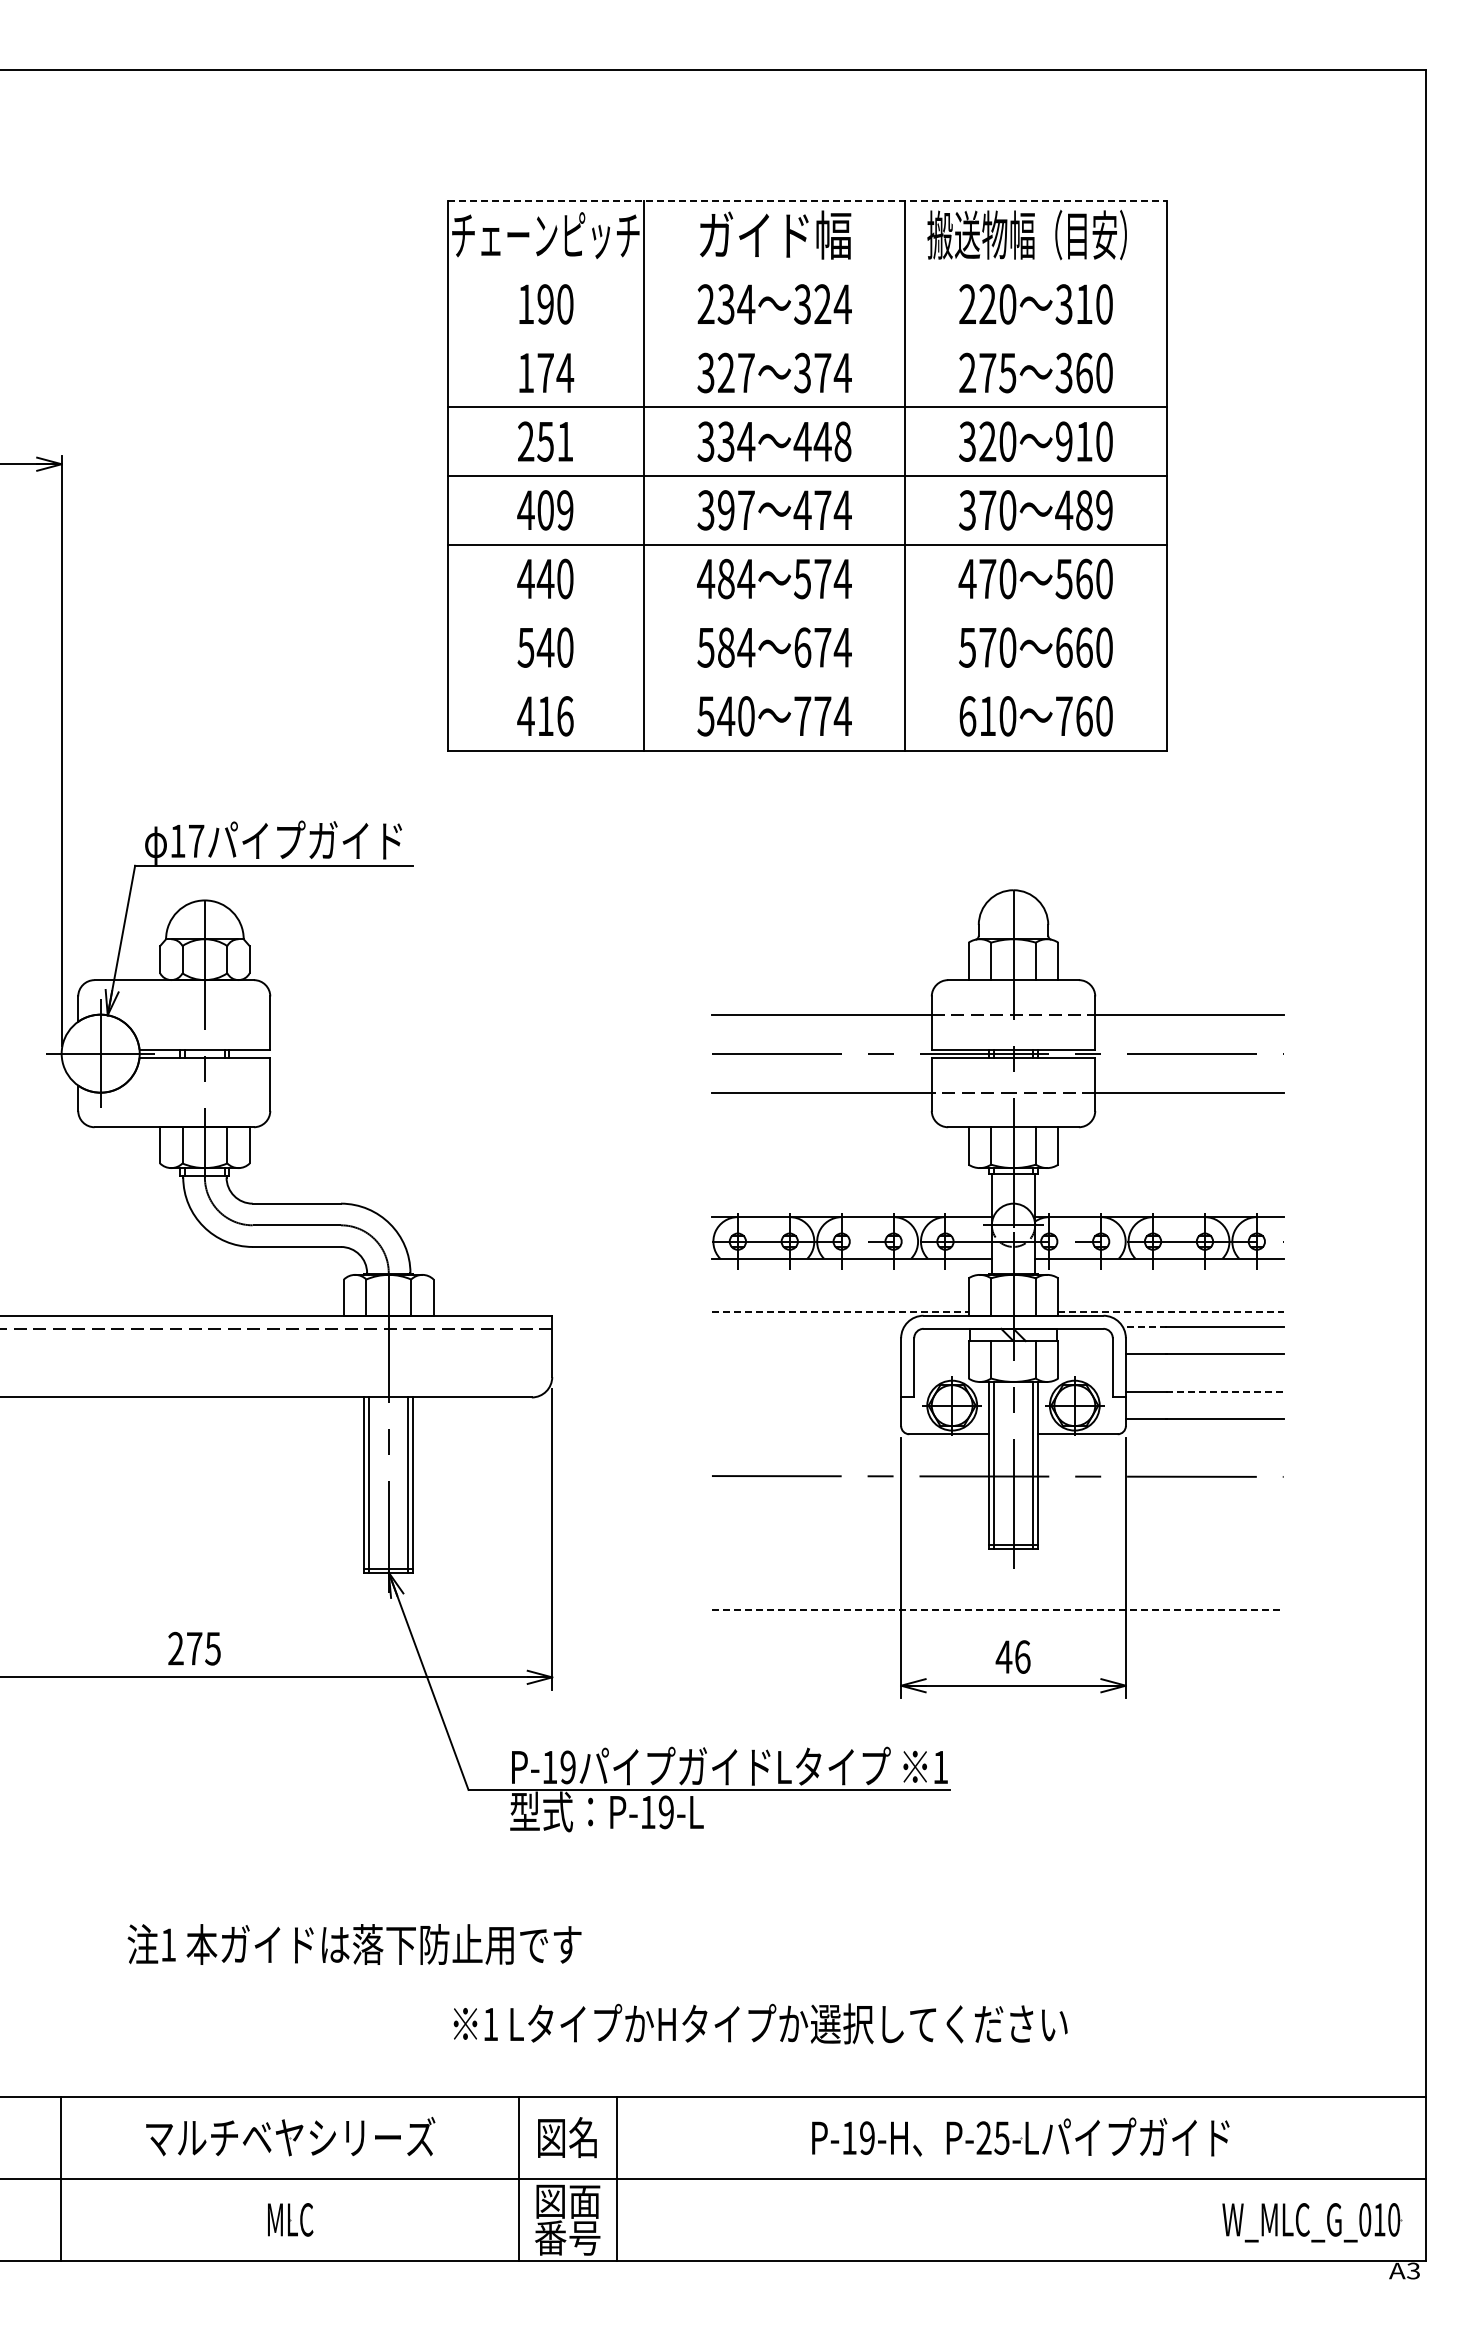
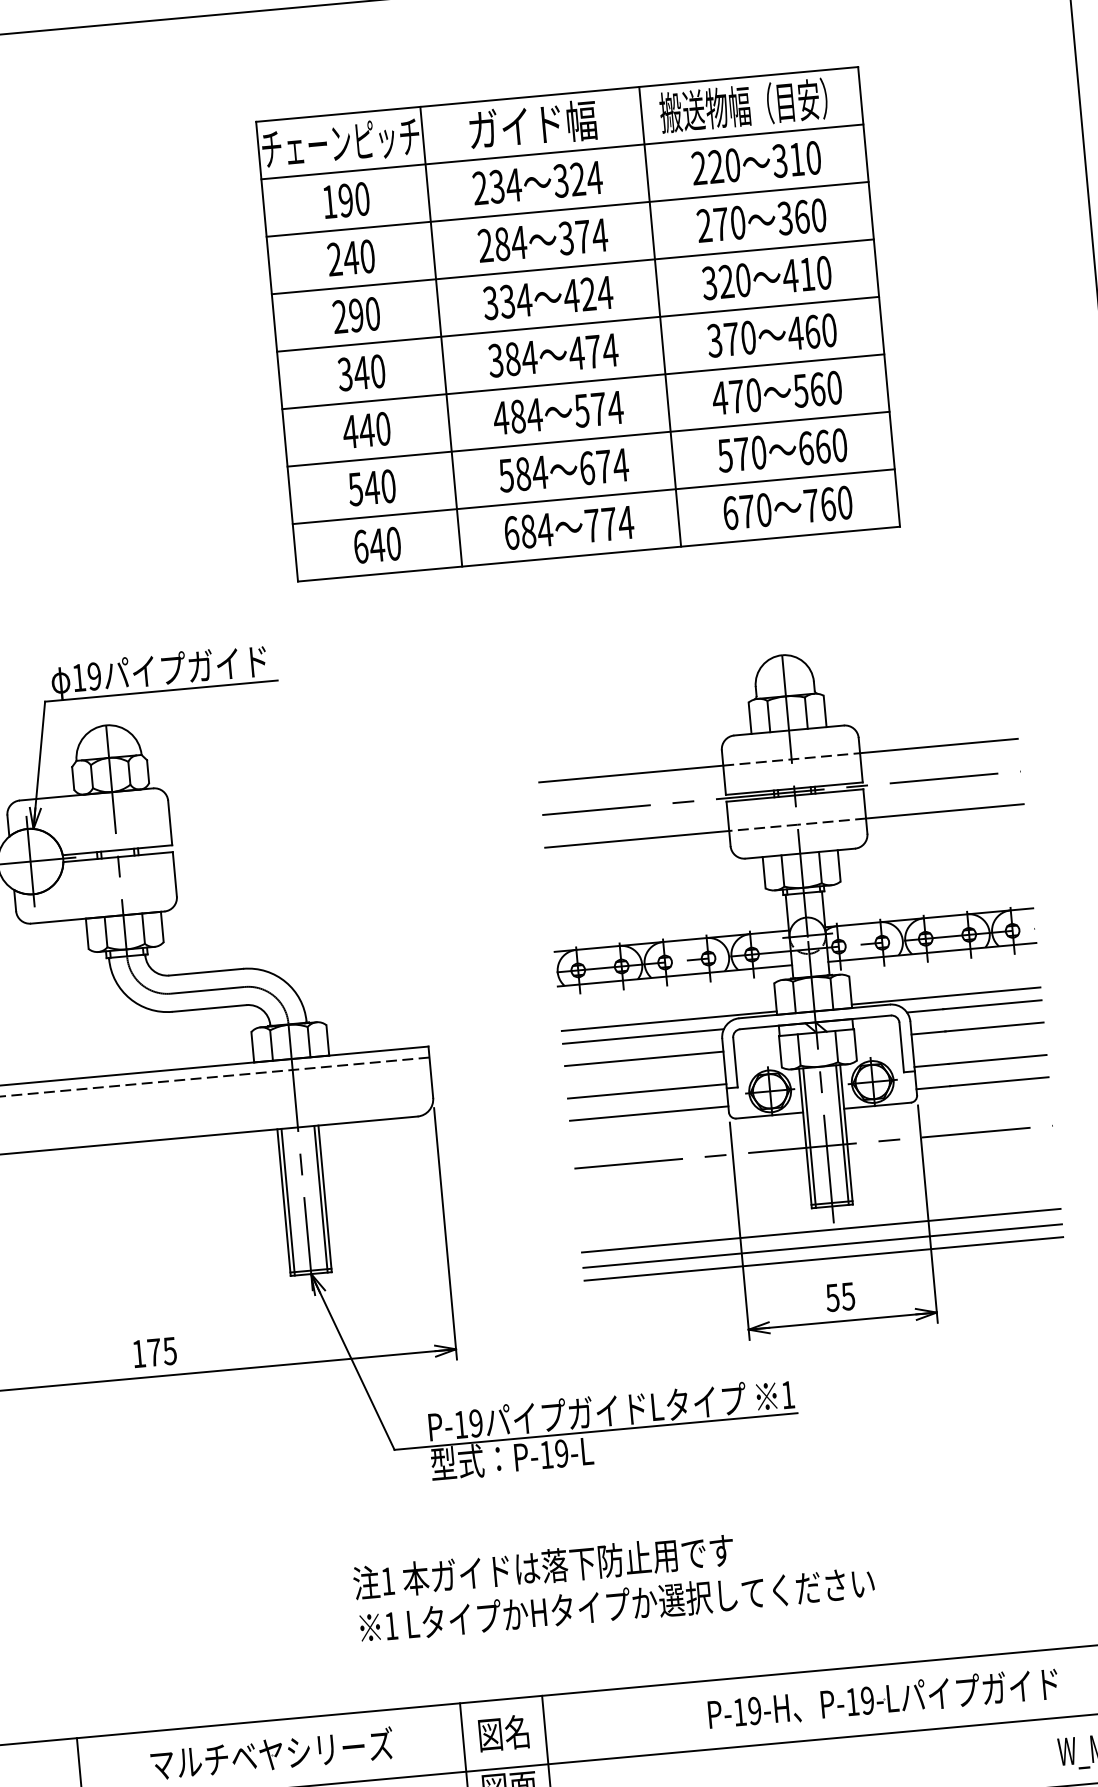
line: (807, 201) -> (557, 94), dashed -> solid
line: (806, 270) -> (561, 152), added
line: (806, 338) -> (566, 209), added
text: (546, 372) -> (351, 257), 174 -> 240
text: (726, 372) -> (502, 243), 327 -> 284
text: (1007, 372) -> (737, 222), 275 -> 270
text: (555, 441) -> (364, 314), 251 -> 290
text: (832, 441) -> (596, 293), 448 -> 424
text: (1064, 441) -> (790, 275), 910 -> 410
text: (545, 510) -> (361, 373), 409 -> 340
text: (736, 510) -> (521, 358), 397 -> 384
text: (1094, 510) -> (821, 331), 489 -> 460
line: (806, 613) -> (587, 439), added
line: (806, 682) -> (593, 497), added
text: (987, 715) -> (747, 510), 610 -> 670
text: (545, 716) -> (377, 545), 416 -> 640
text: (726, 716) -> (528, 531), 540 -> 684
text: (196, 841) -> (94, 676), 17 -> 19
line: (840, 1311) -> (669, 1021), dashed -> solid
line: (1170, 1311) -> (945, 995), dashed -> solid
line: (807, 1326) -> (642, 1036), added
line: (1144, 1326) -> (925, 1010), dashed -> solid
line: (806, 1353) -> (644, 1058), added
line: (806, 1392) -> (647, 1091), added
line: (1224, 1392) -> (997, 1059), dashed -> solid
line: (806, 1418) -> (649, 1113), added
line: (997, 1576) -> (821, 1230), added
line: (997, 1594) -> (822, 1245), added
line: (997, 1609) -> (823, 1258), dashed -> solid
text: (175, 1648) -> (138, 1353), 275 -> 175
text: (1012, 1656) -> (839, 1296), 46 -> 55
text: (354, 1944) -> (543, 1566), moved
text: (760, 2023) -> (617, 1604), moved
text: (992, 2137) -> (859, 1700), P-25-L -> P-19-L

